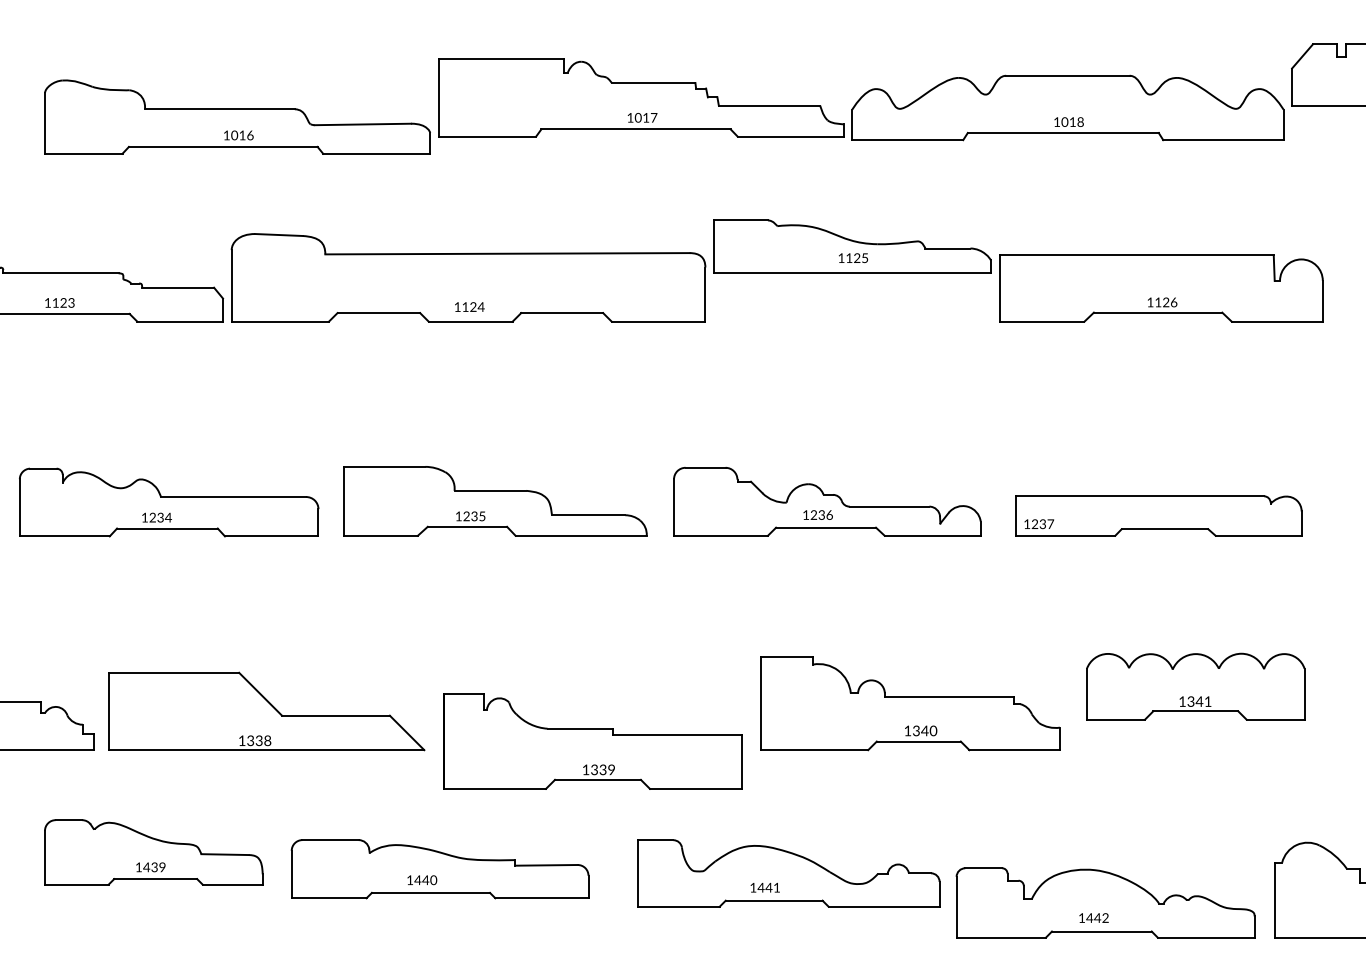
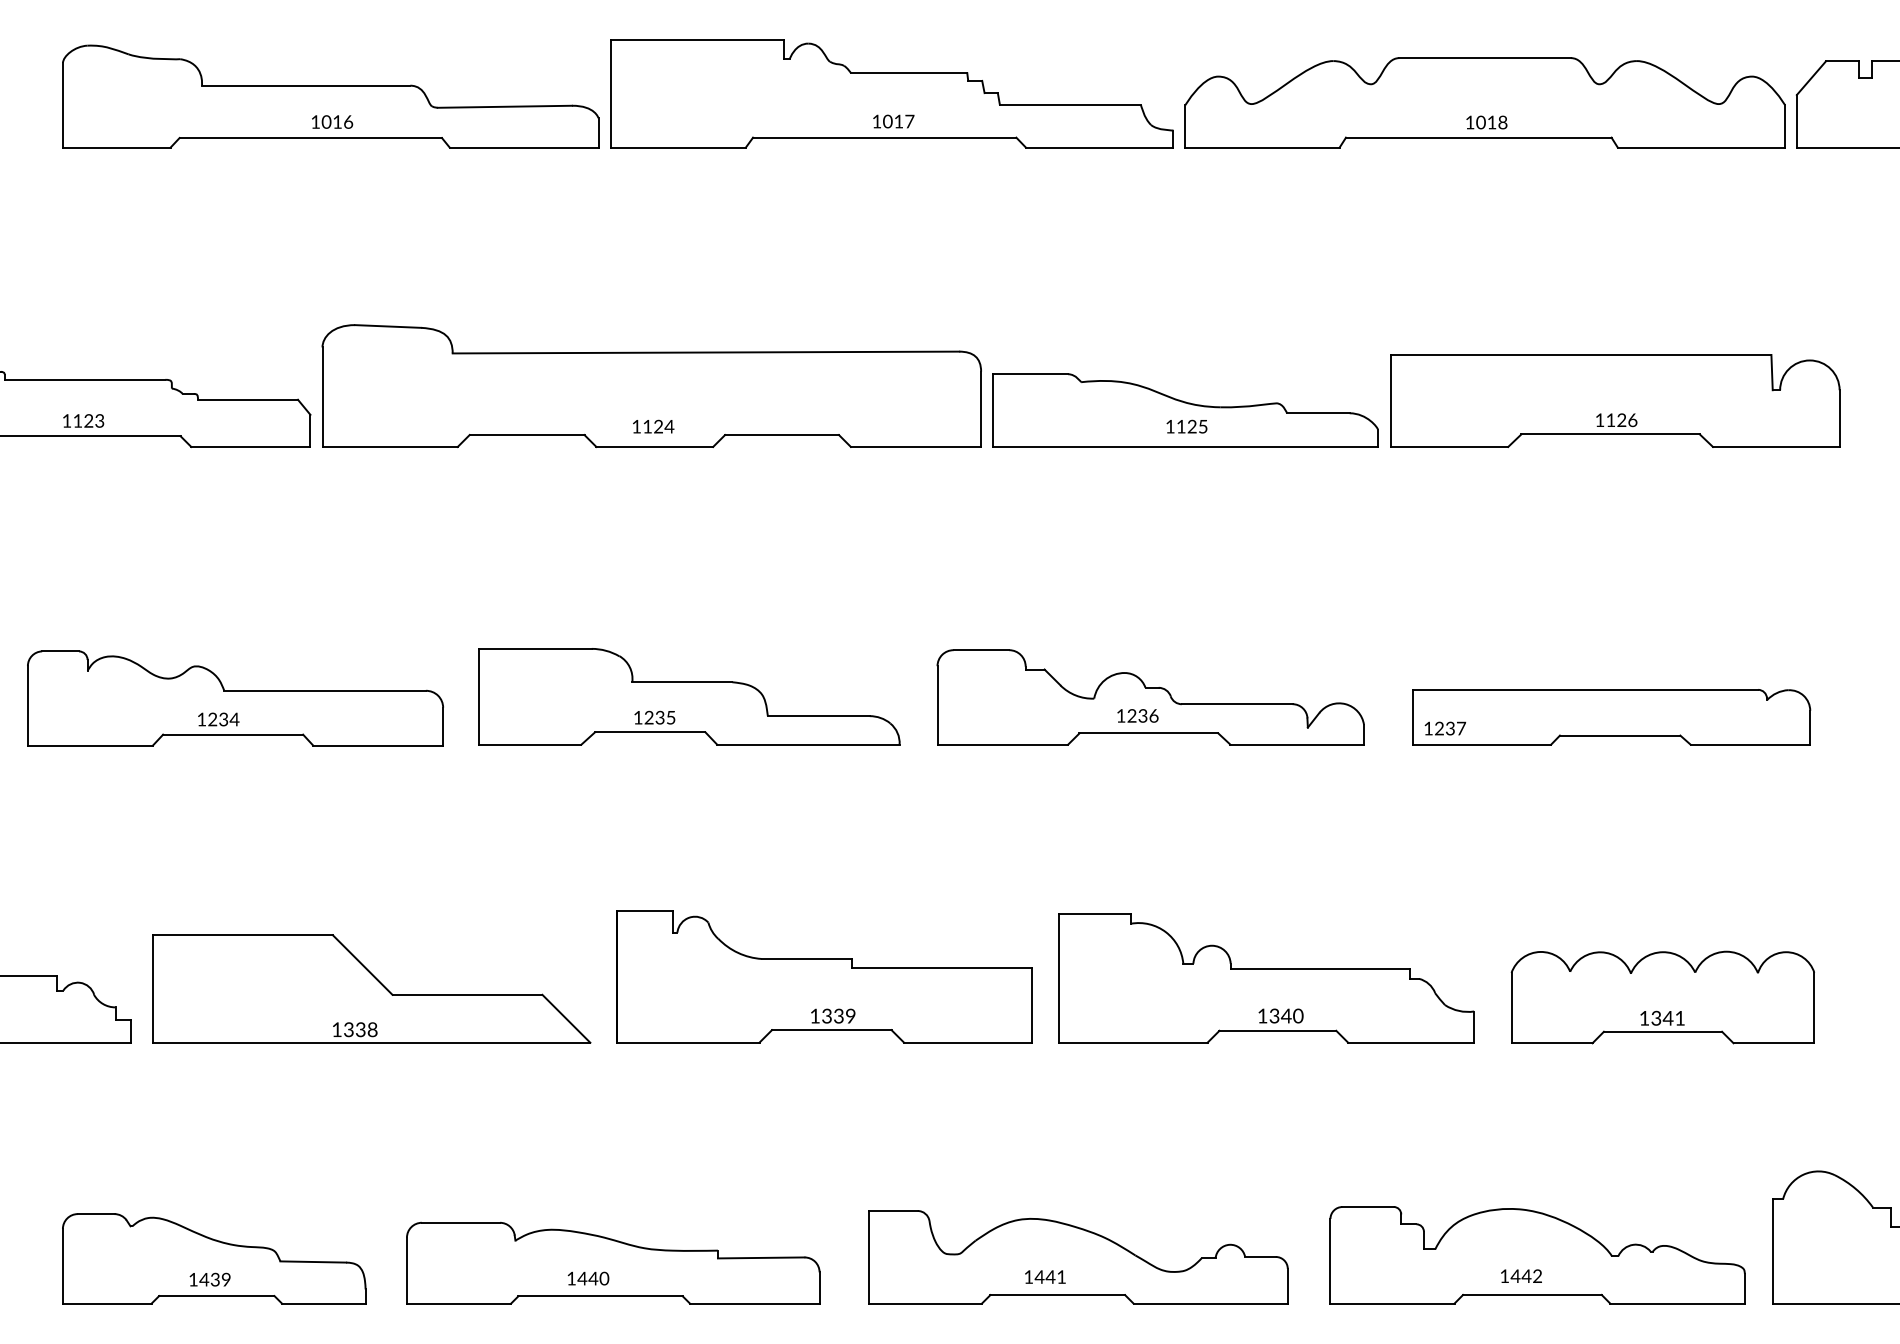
part: (640, 97) -> (891, 93), moved
part: (1067, 107) -> (1484, 102), moved
part: (237, 117) -> (330, 96), moved
part: (852, 246) -> (1185, 410), moved
part: (1195, 686) -> (1662, 997), moved
part: (592, 741) -> (824, 976), moved
part: (154, 852) -> (214, 1258), moved
part: (440, 868) -> (613, 1262), moved
part: (789, 873) -> (1078, 1257), moved

